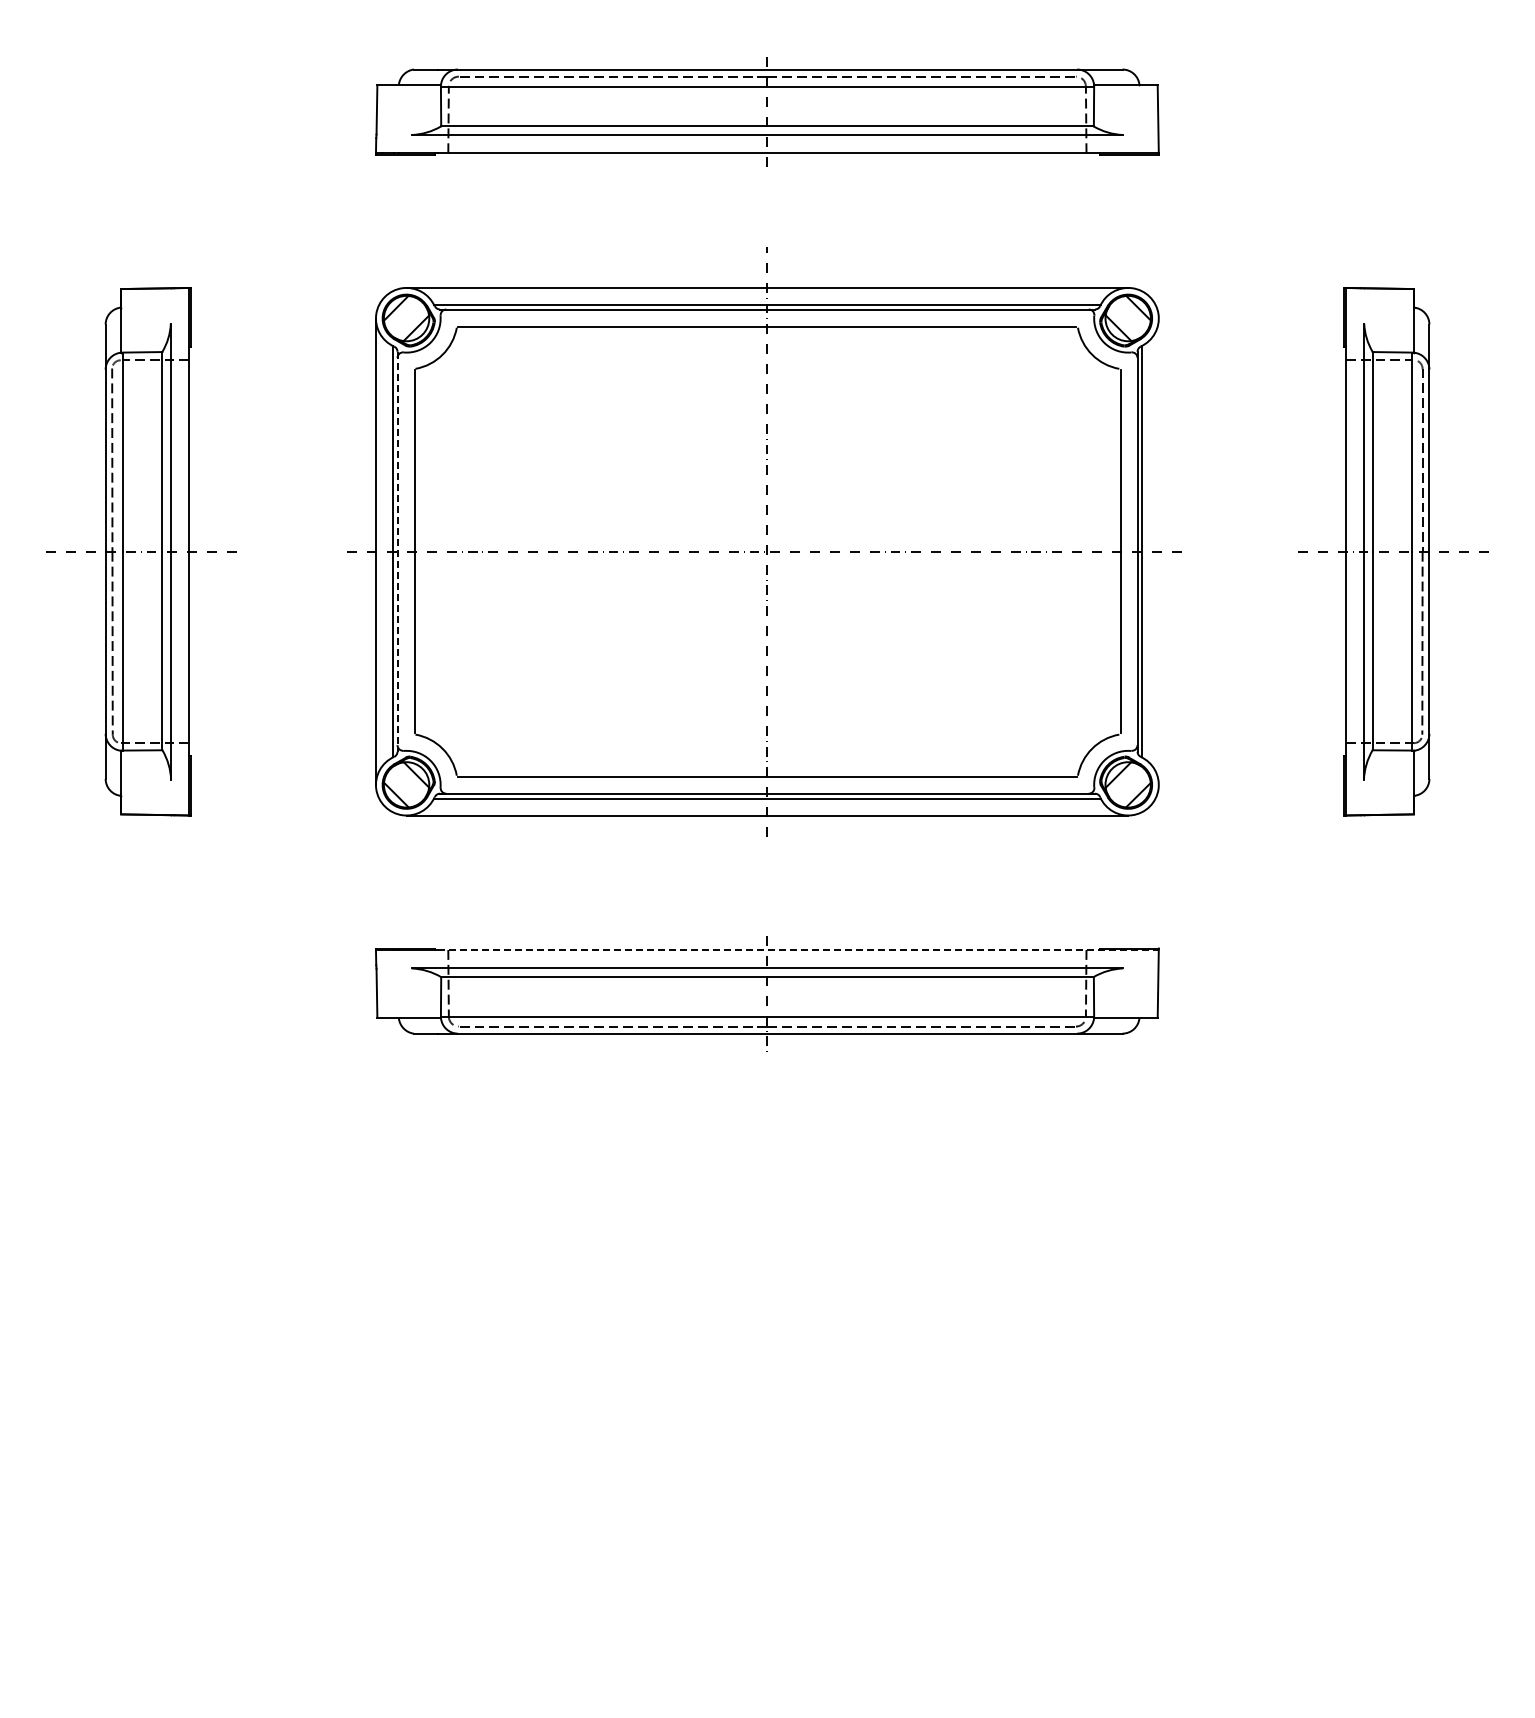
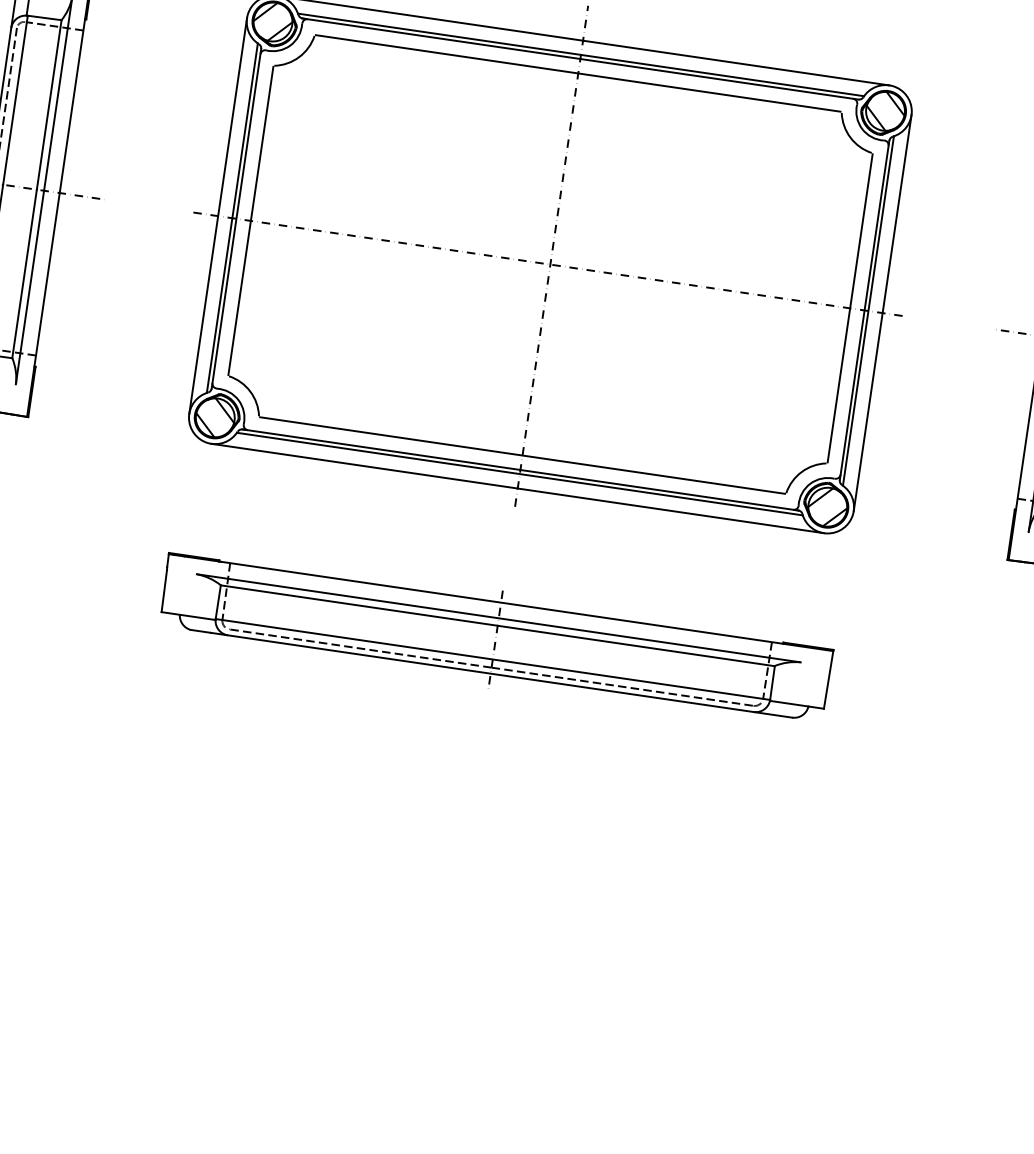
line: (397, 551) -> (236, 218), dashed -> solid
line: (1158, 551) -> (882, 312), added
line: (798, 949) -> (527, 606), dashed -> solid

